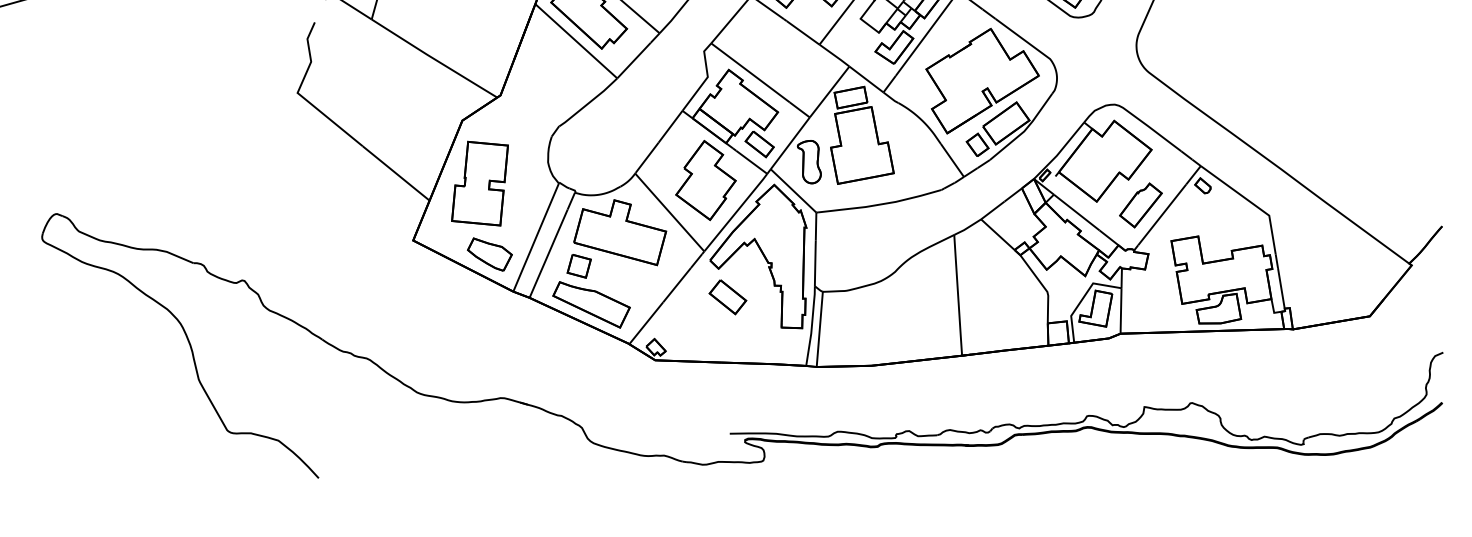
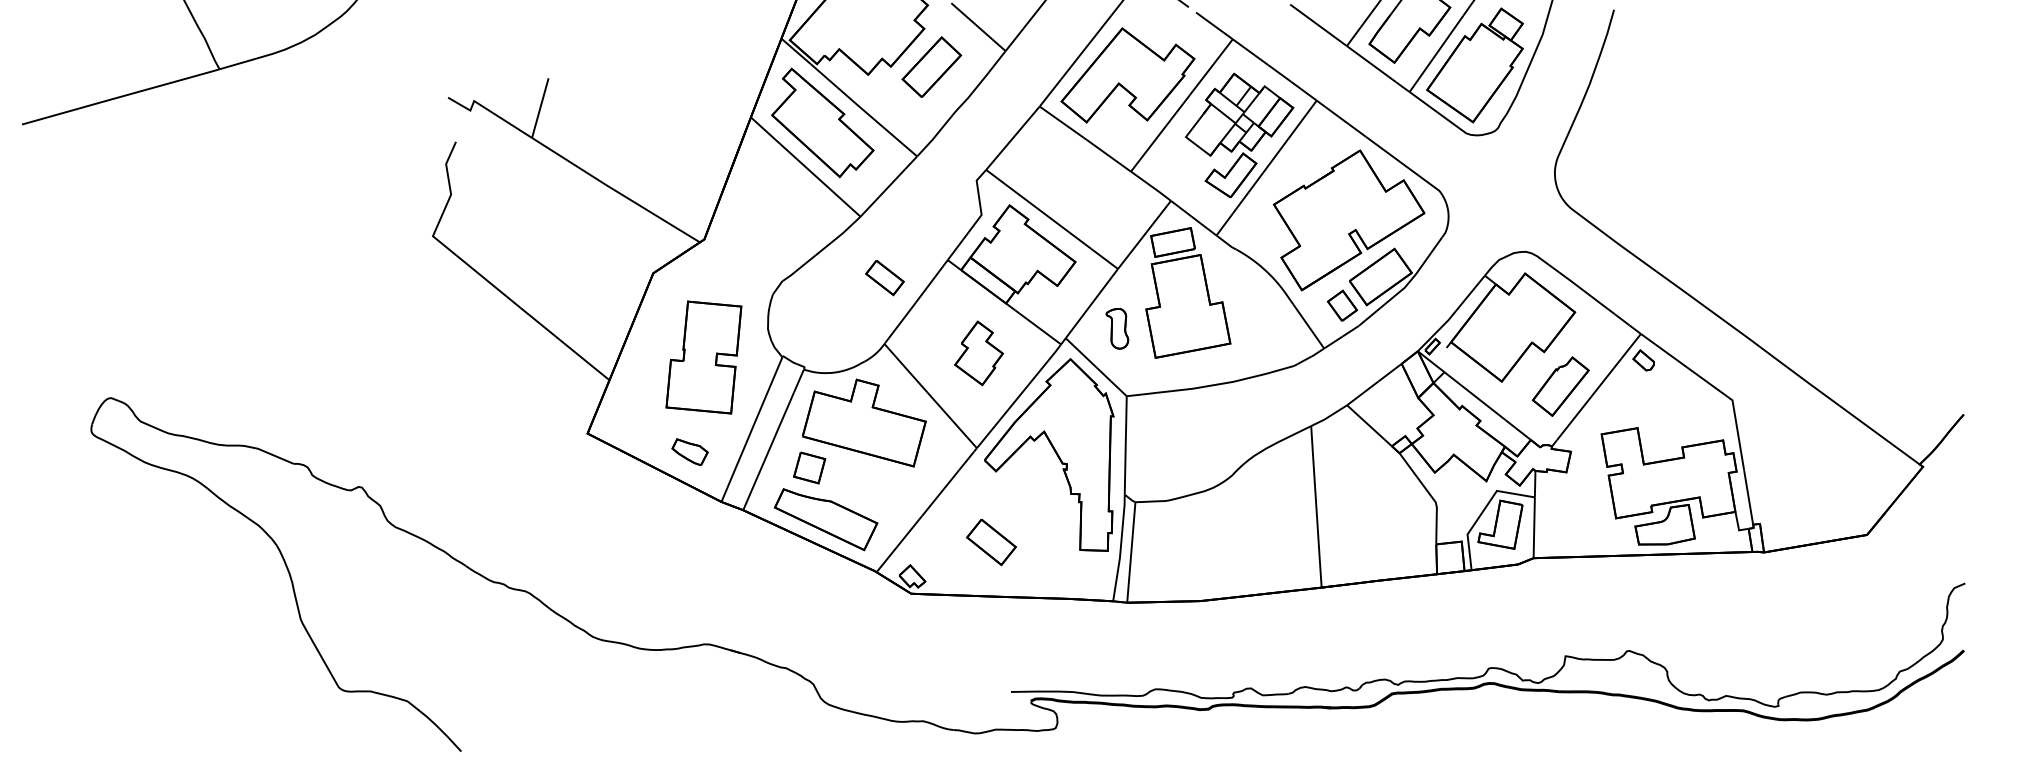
part: (759, 144) -> (884, 278), moved
part: (809, 161) -> (1117, 328), size x0.7
part: (705, 180) -> (978, 353), size x0.6
part: (479, 183) -> (703, 357), moved
part: (489, 253) -> (689, 451), size x0.6
part: (727, 297) -> (991, 542), moved

